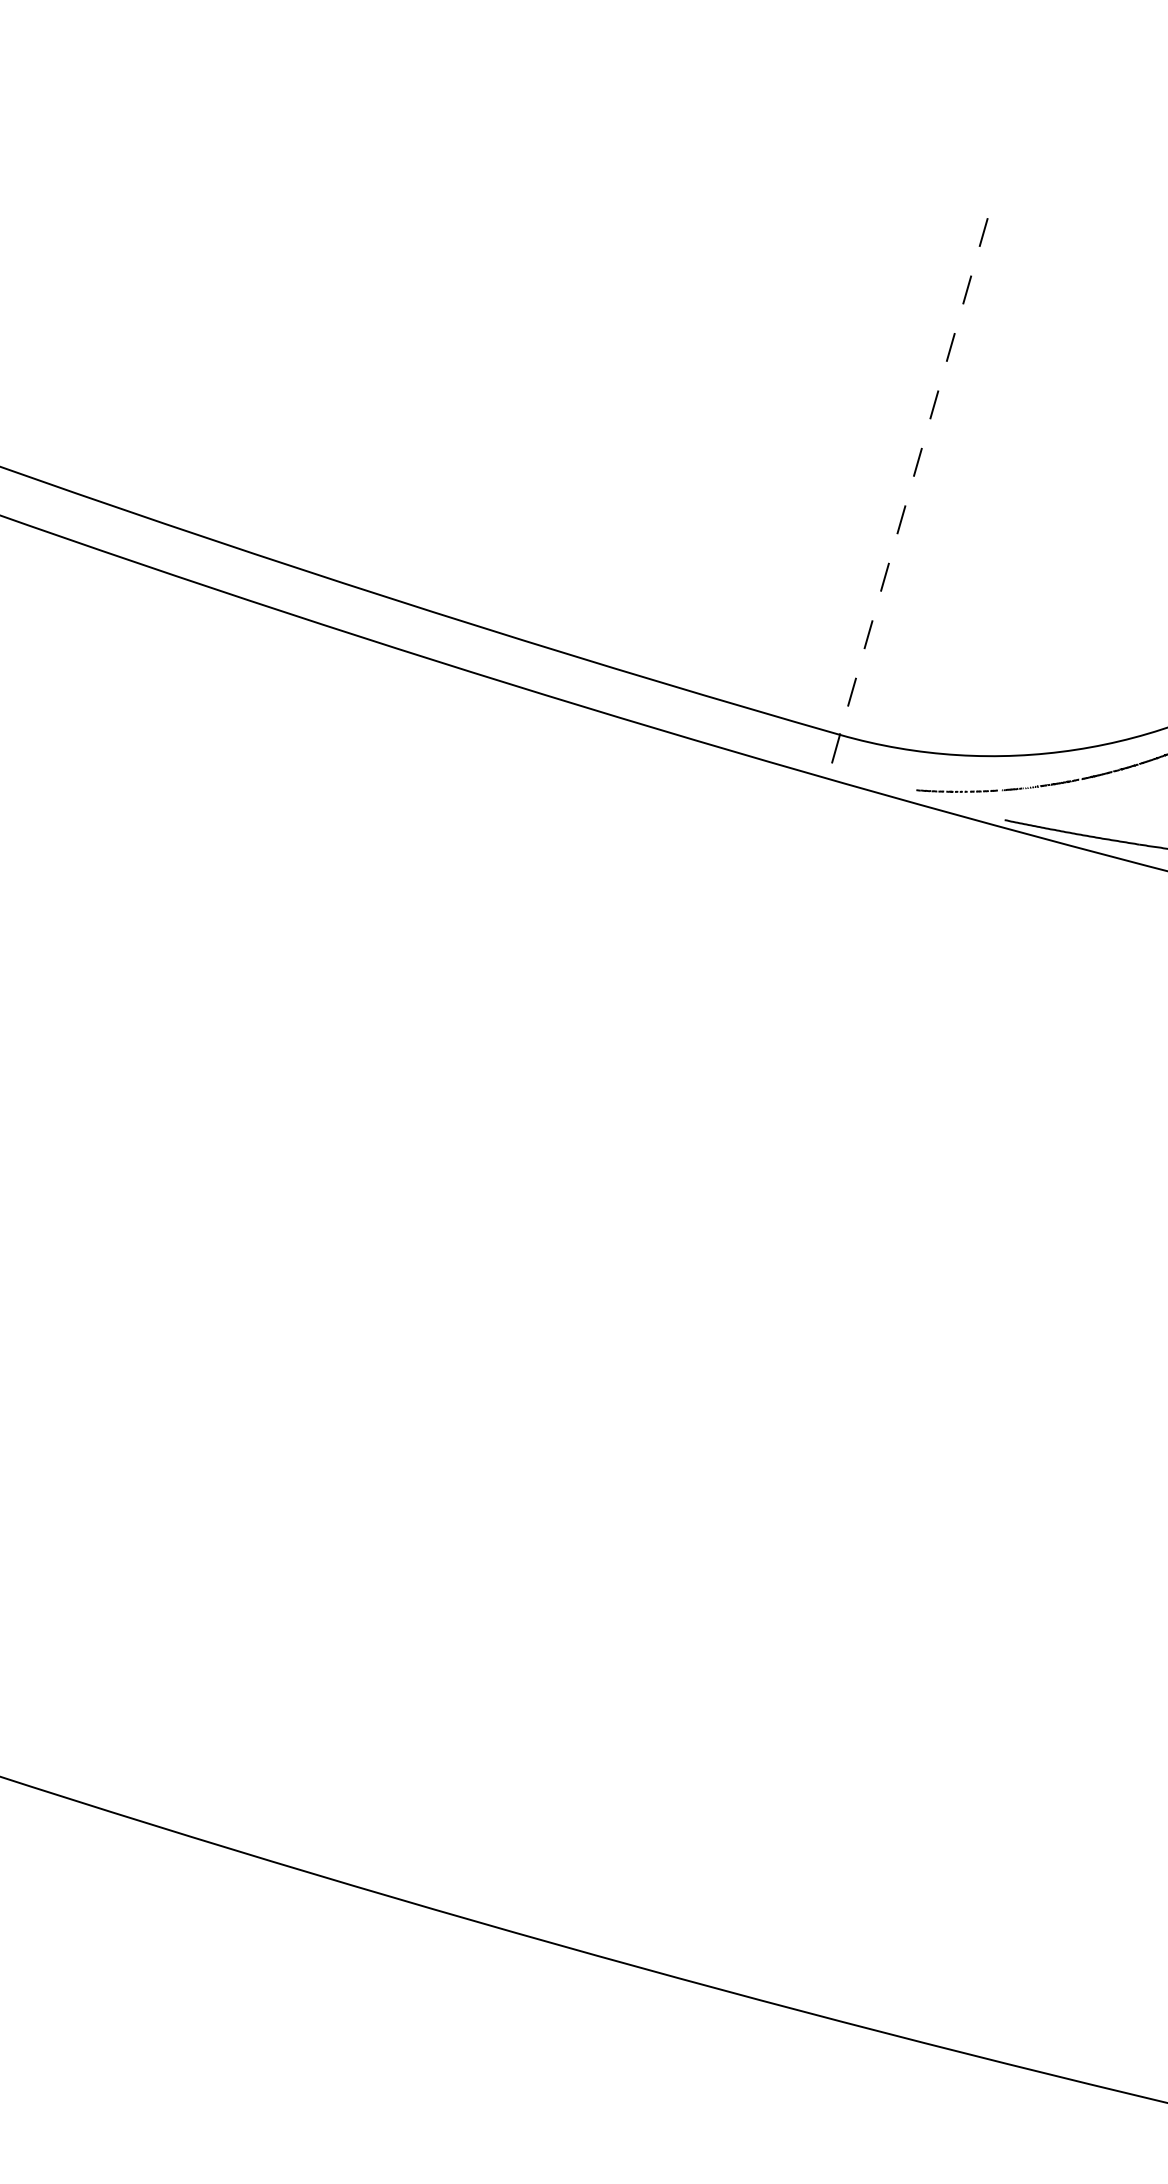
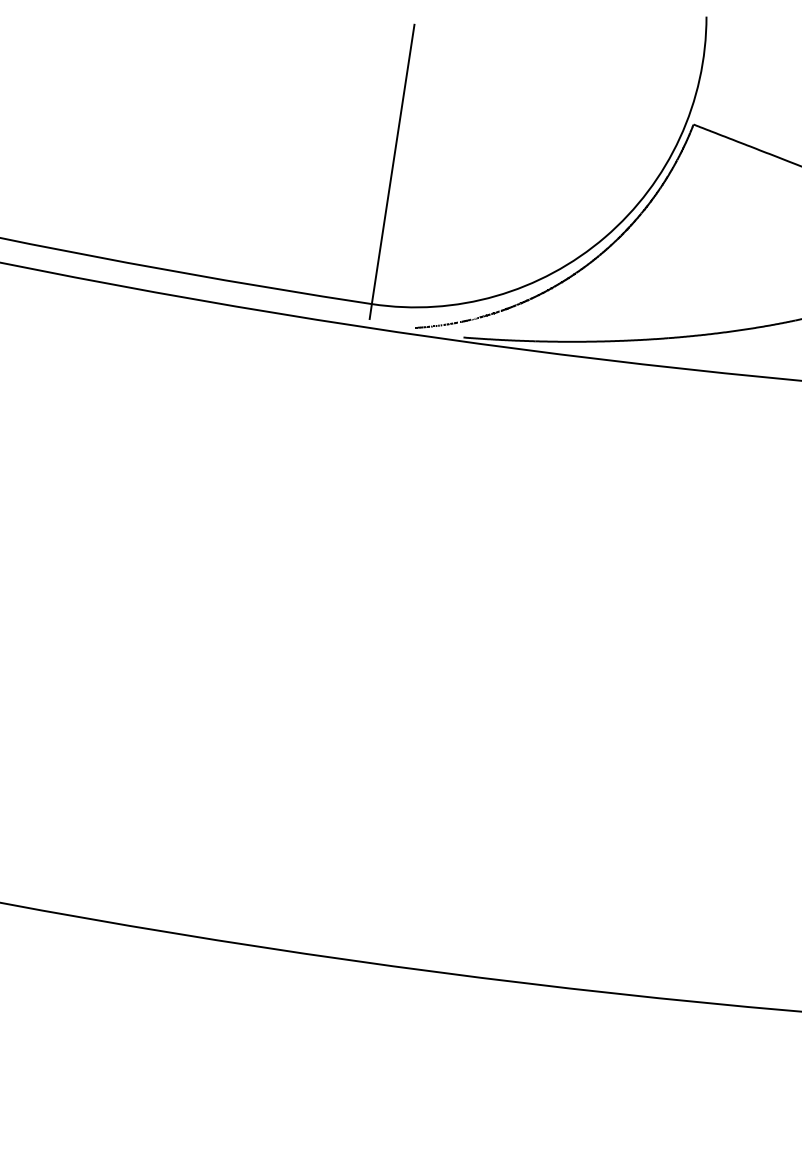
line: (914, 476) -> (393, 164), dashed -> solid

